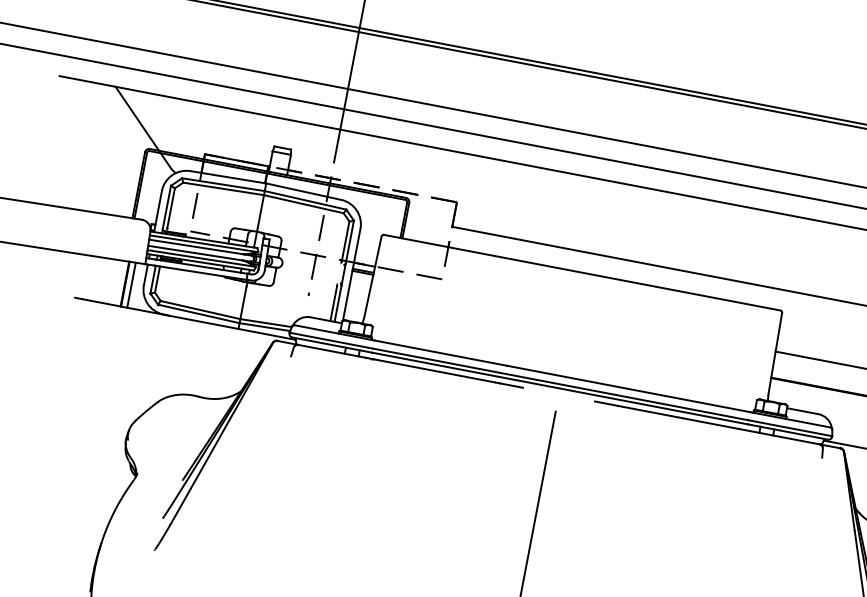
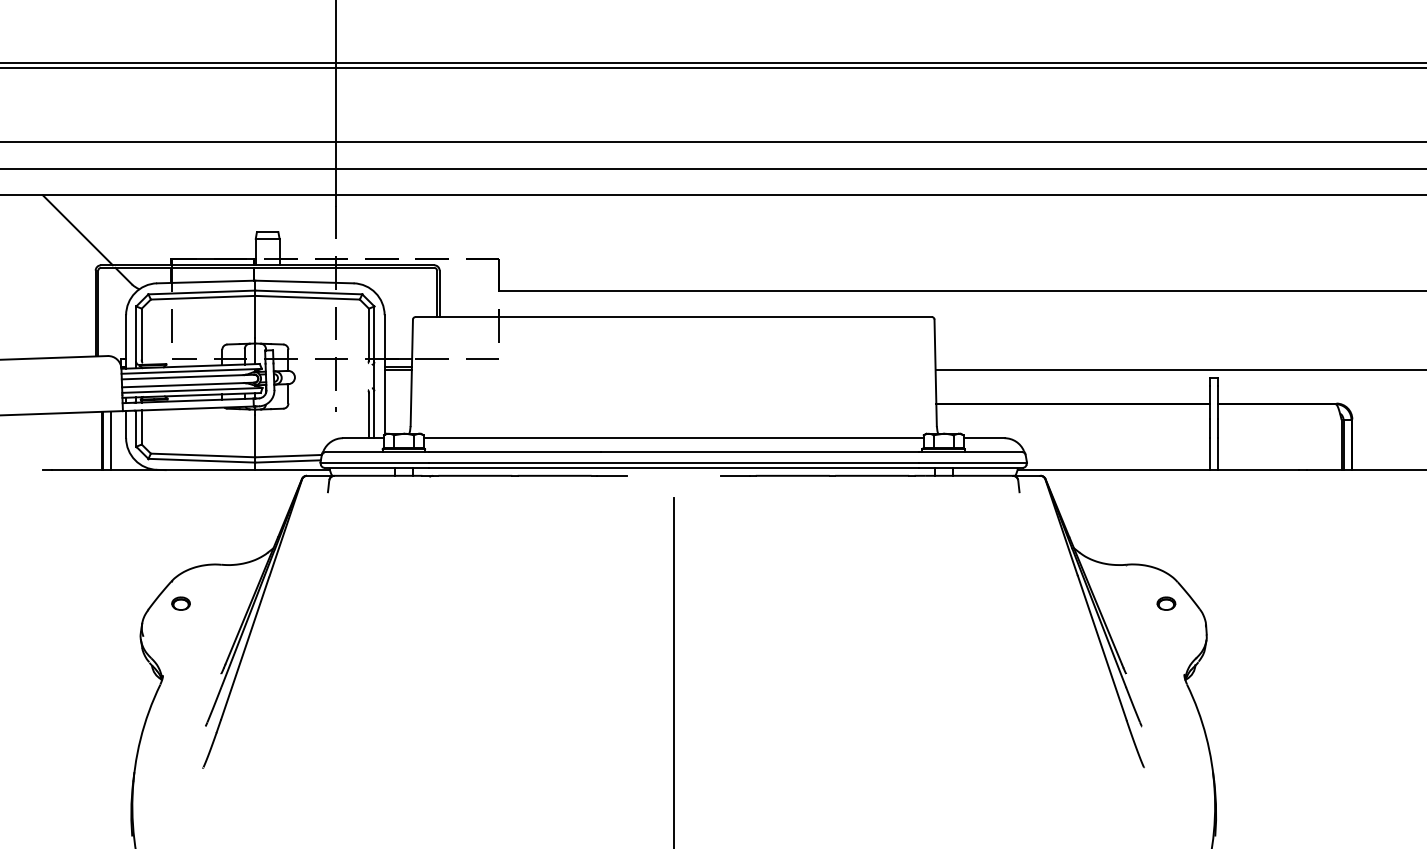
line: (564, 365) -> (673, 438), added
part: (161, 420) -> (180, 603), added

